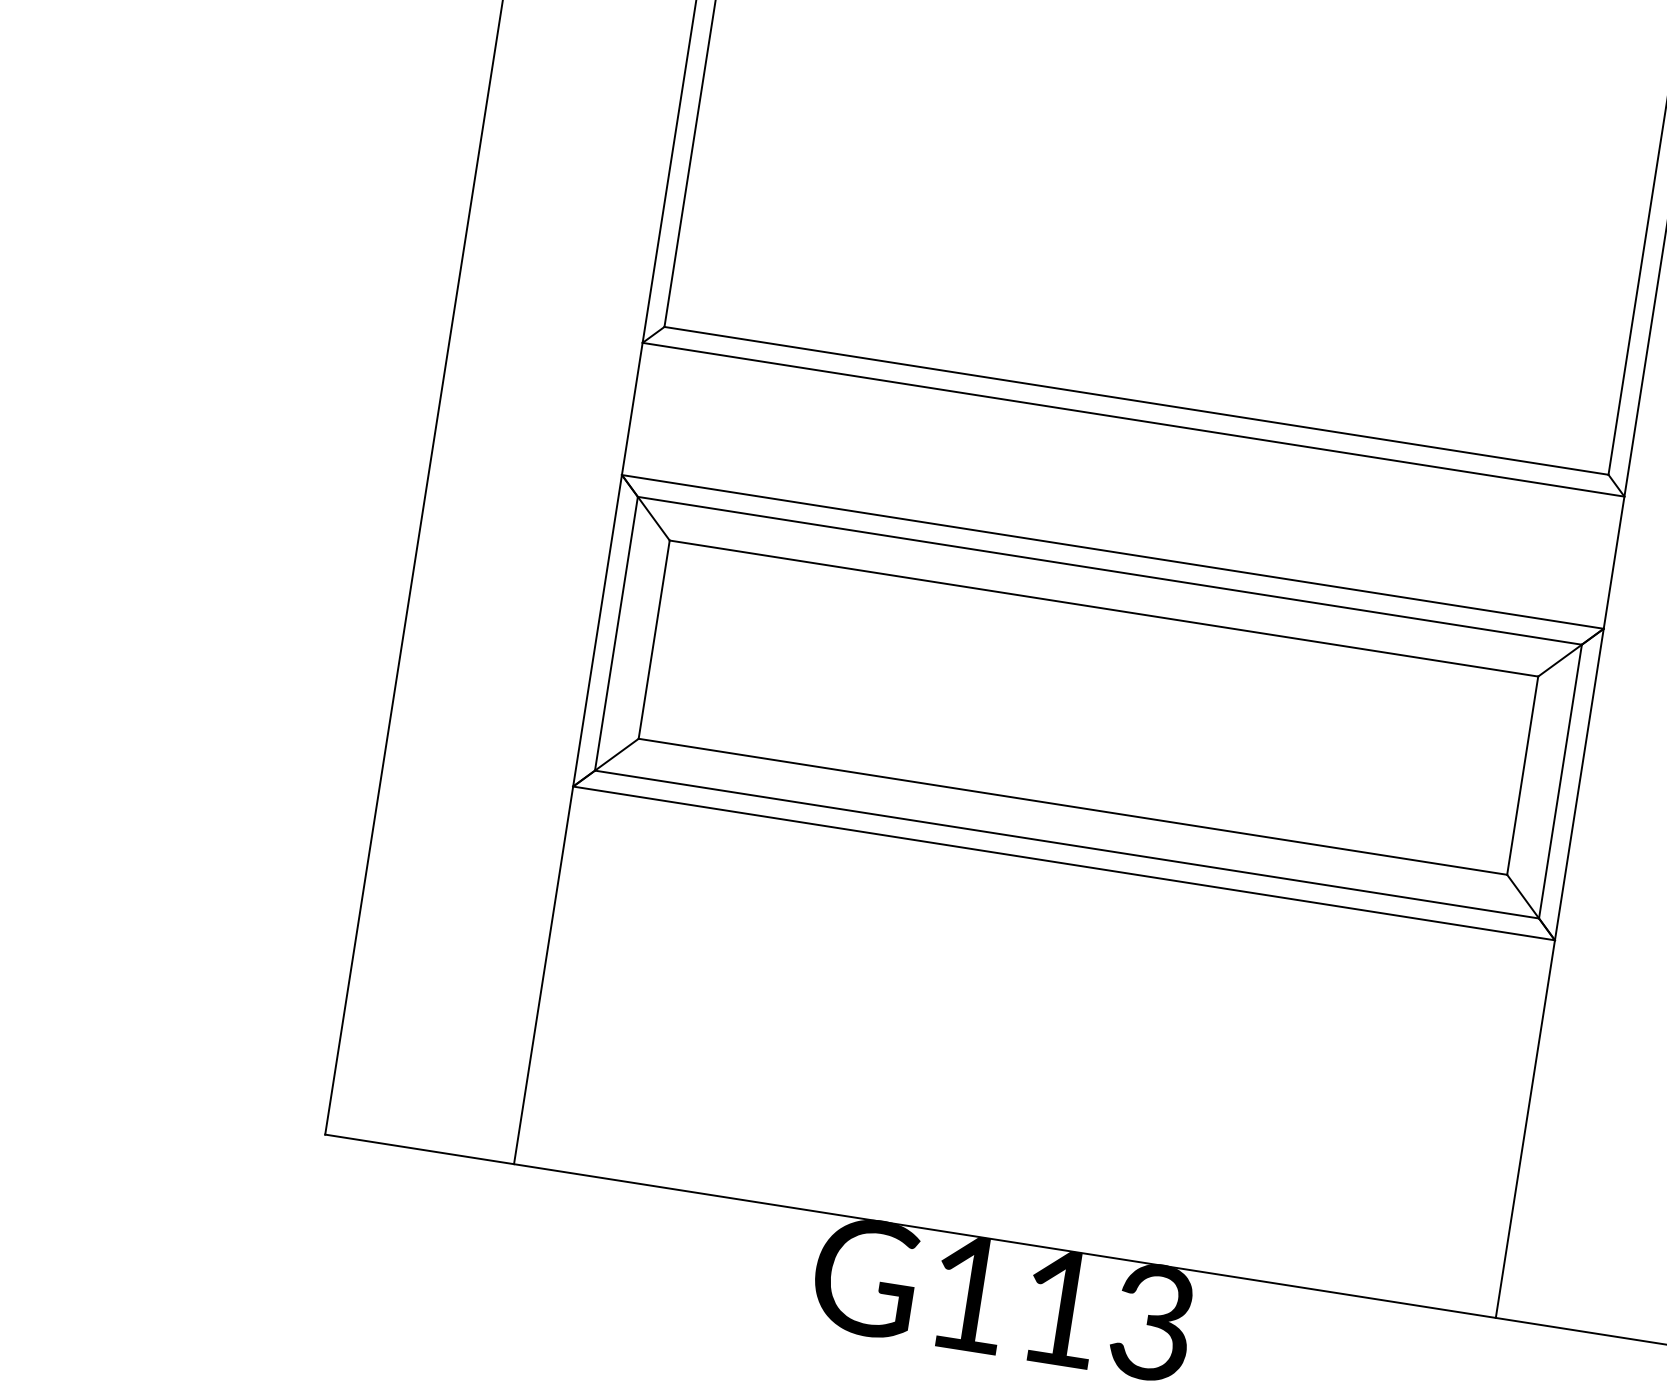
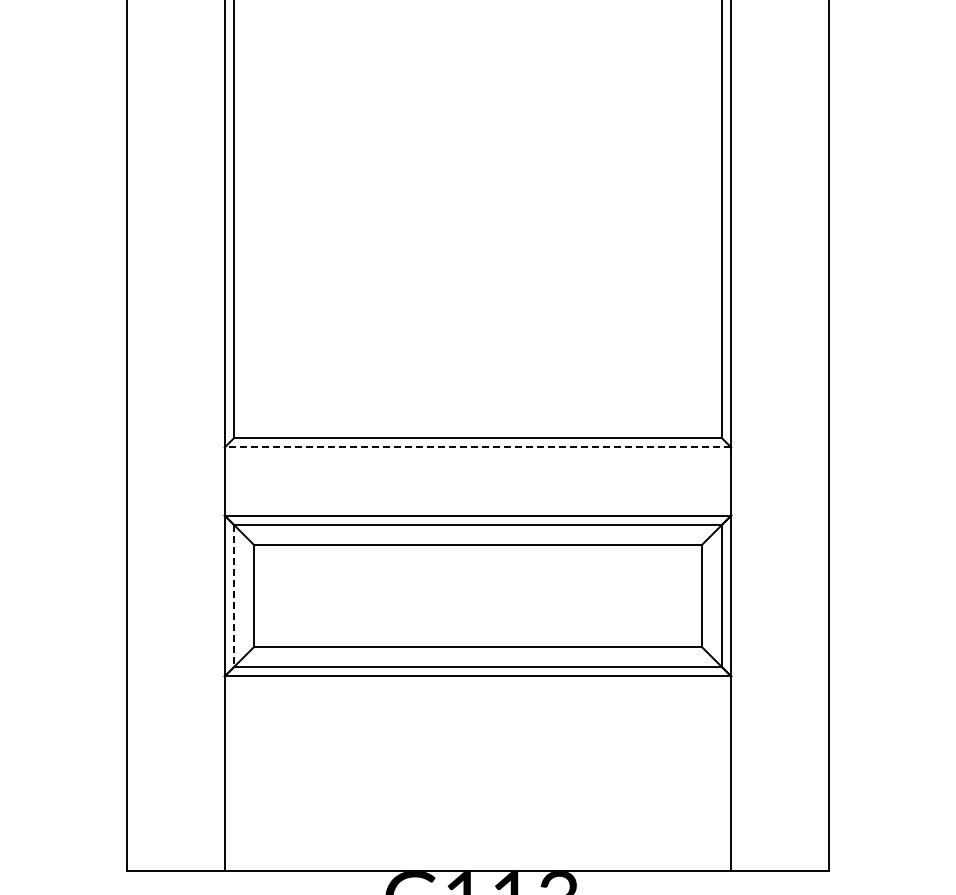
line: (1132, 419) -> (477, 447), solid -> dashed
line: (616, 634) -> (234, 596), solid -> dashed

